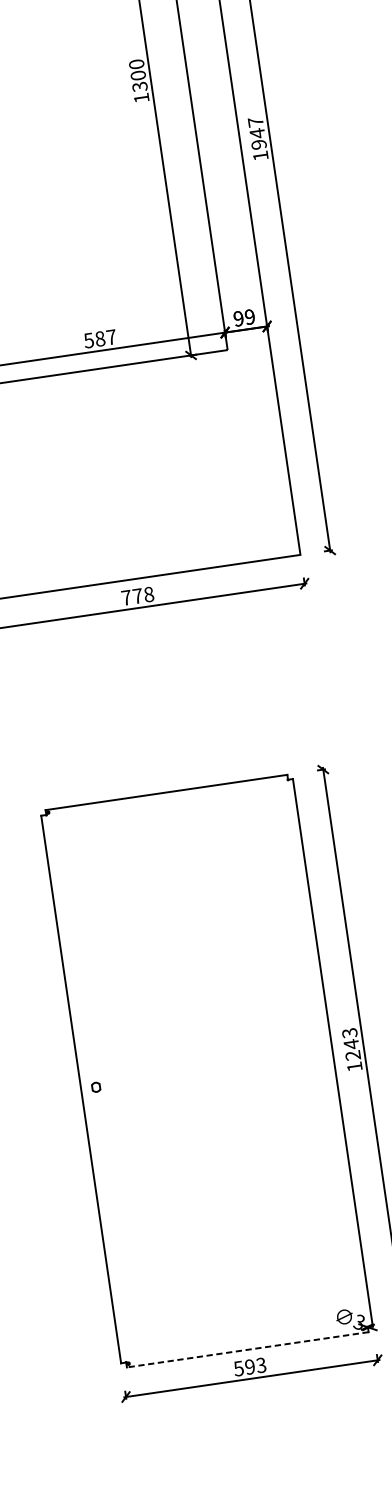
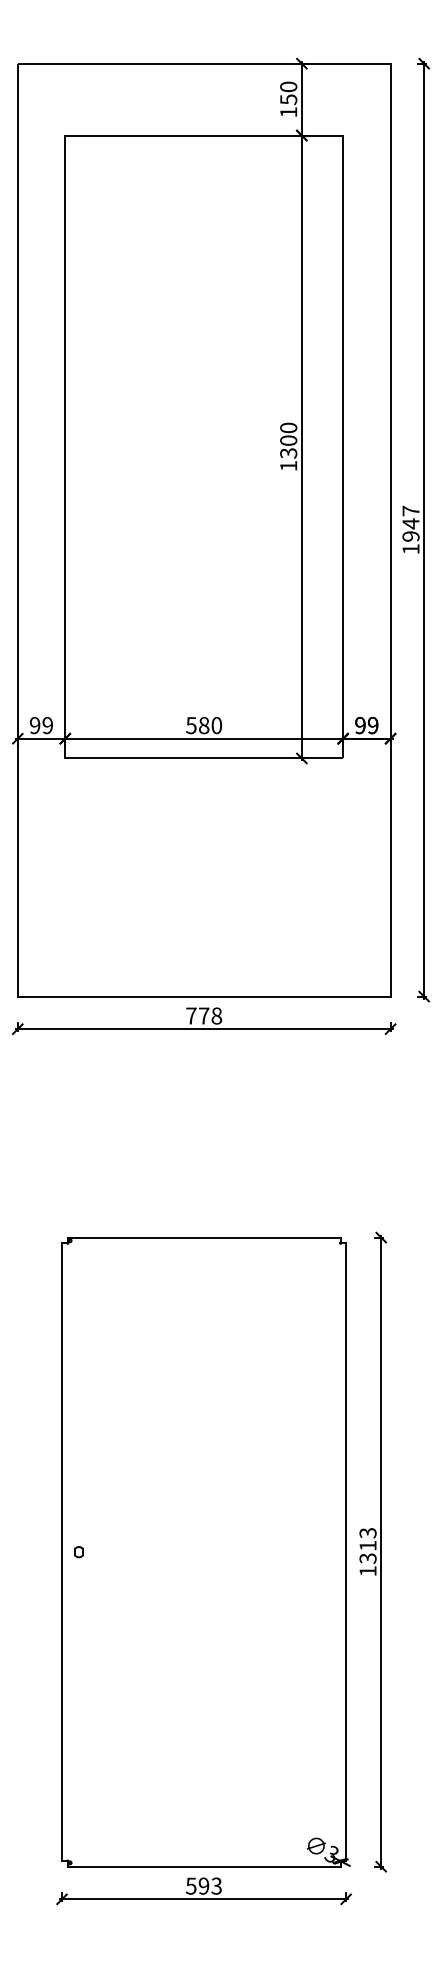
text: (111, 337) -> (216, 725), 587 -> 580
text: (351, 1049) -> (367, 1551), 1243 -> 1313
line: (247, 1349) -> (203, 1866), dashed -> solid

